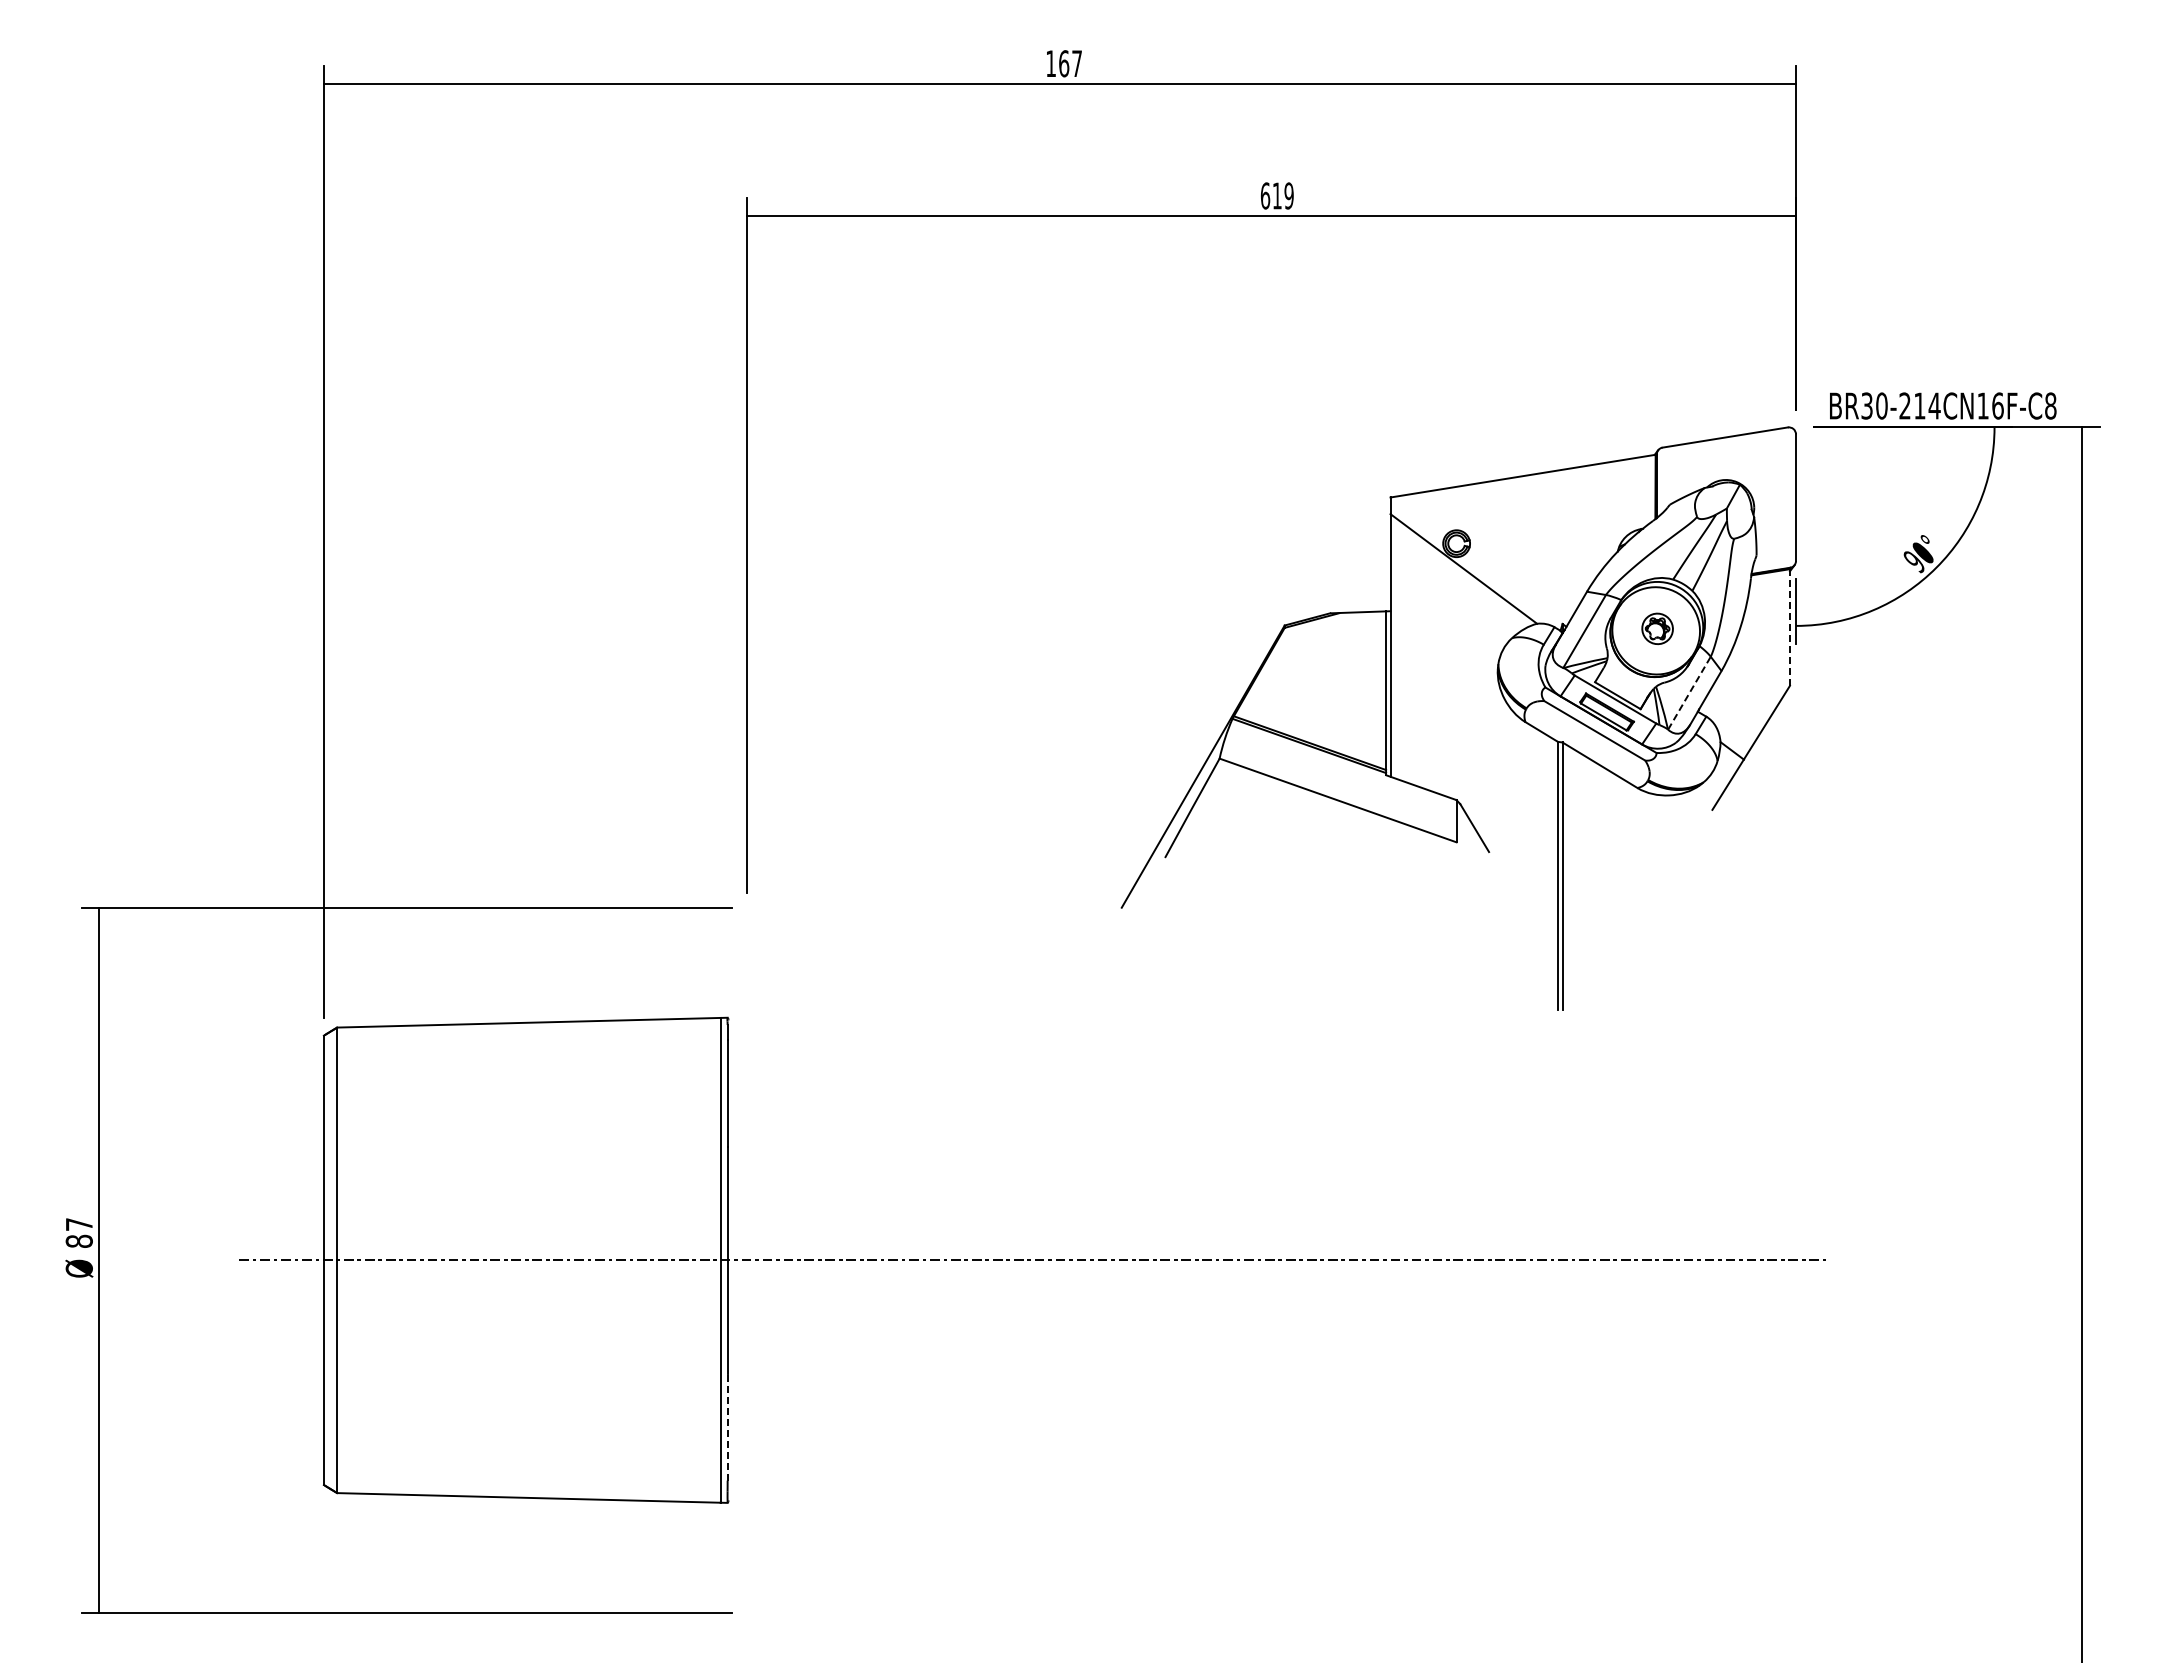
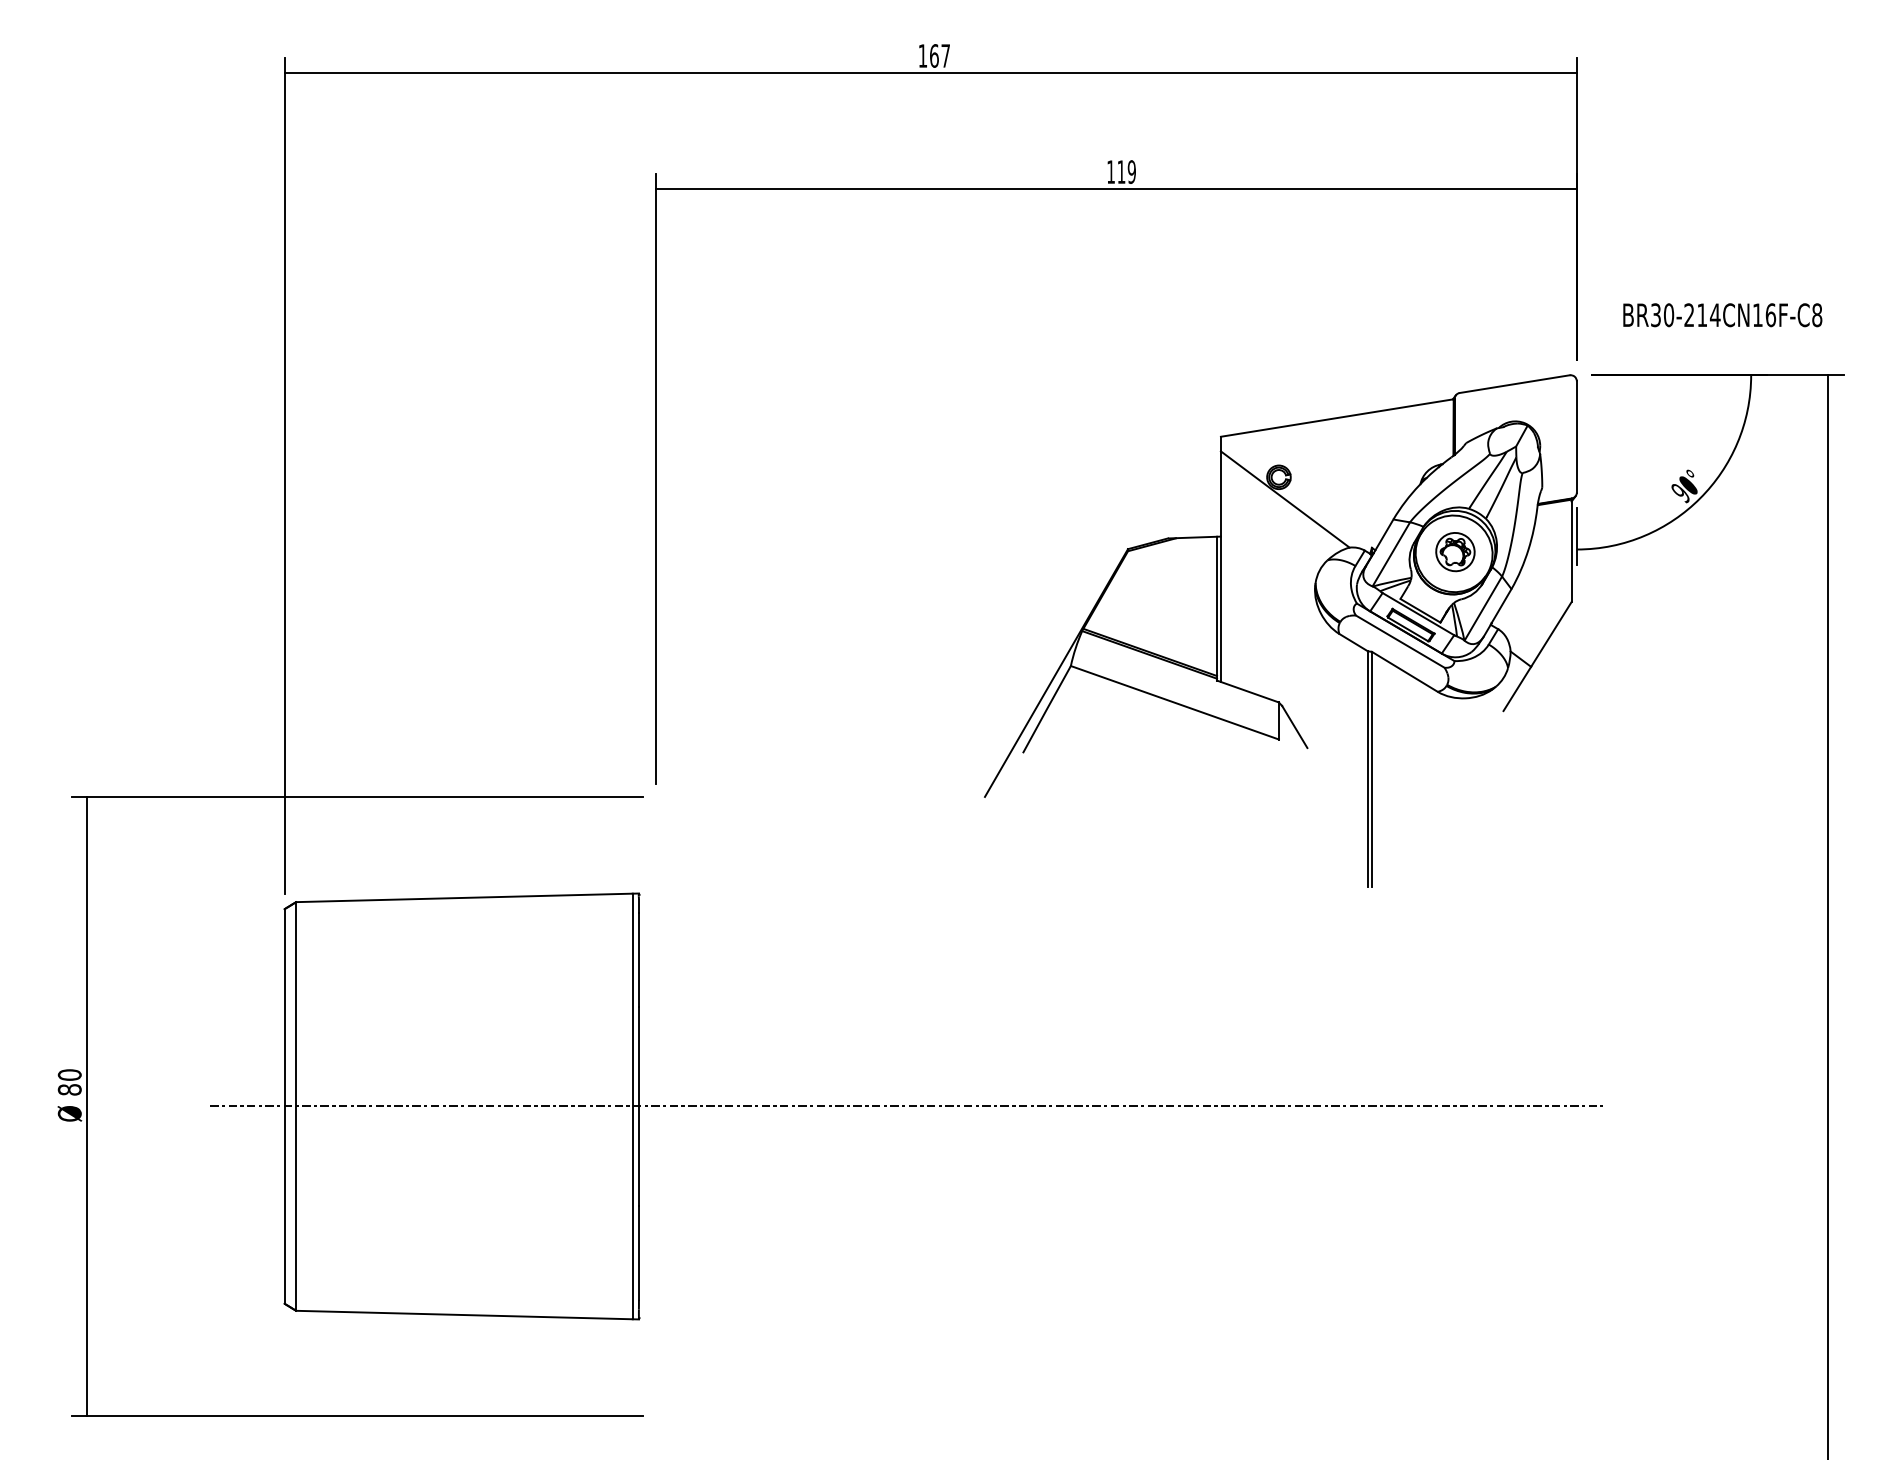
text: (1265, 195) -> (1111, 171), 619 -> 119
text: (1943, 405) -> (1723, 314), moved
line: (1789, 627) -> (1571, 550), dashed -> solid
part: (1657, 628) -> (1455, 551), size x1.43
line: (1689, 692) -> (1483, 607), dashed -> solid
text: (78, 1224) -> (69, 1075), 87 -> 80
line: (727, 1426) -> (638, 1252), dashed -> solid

